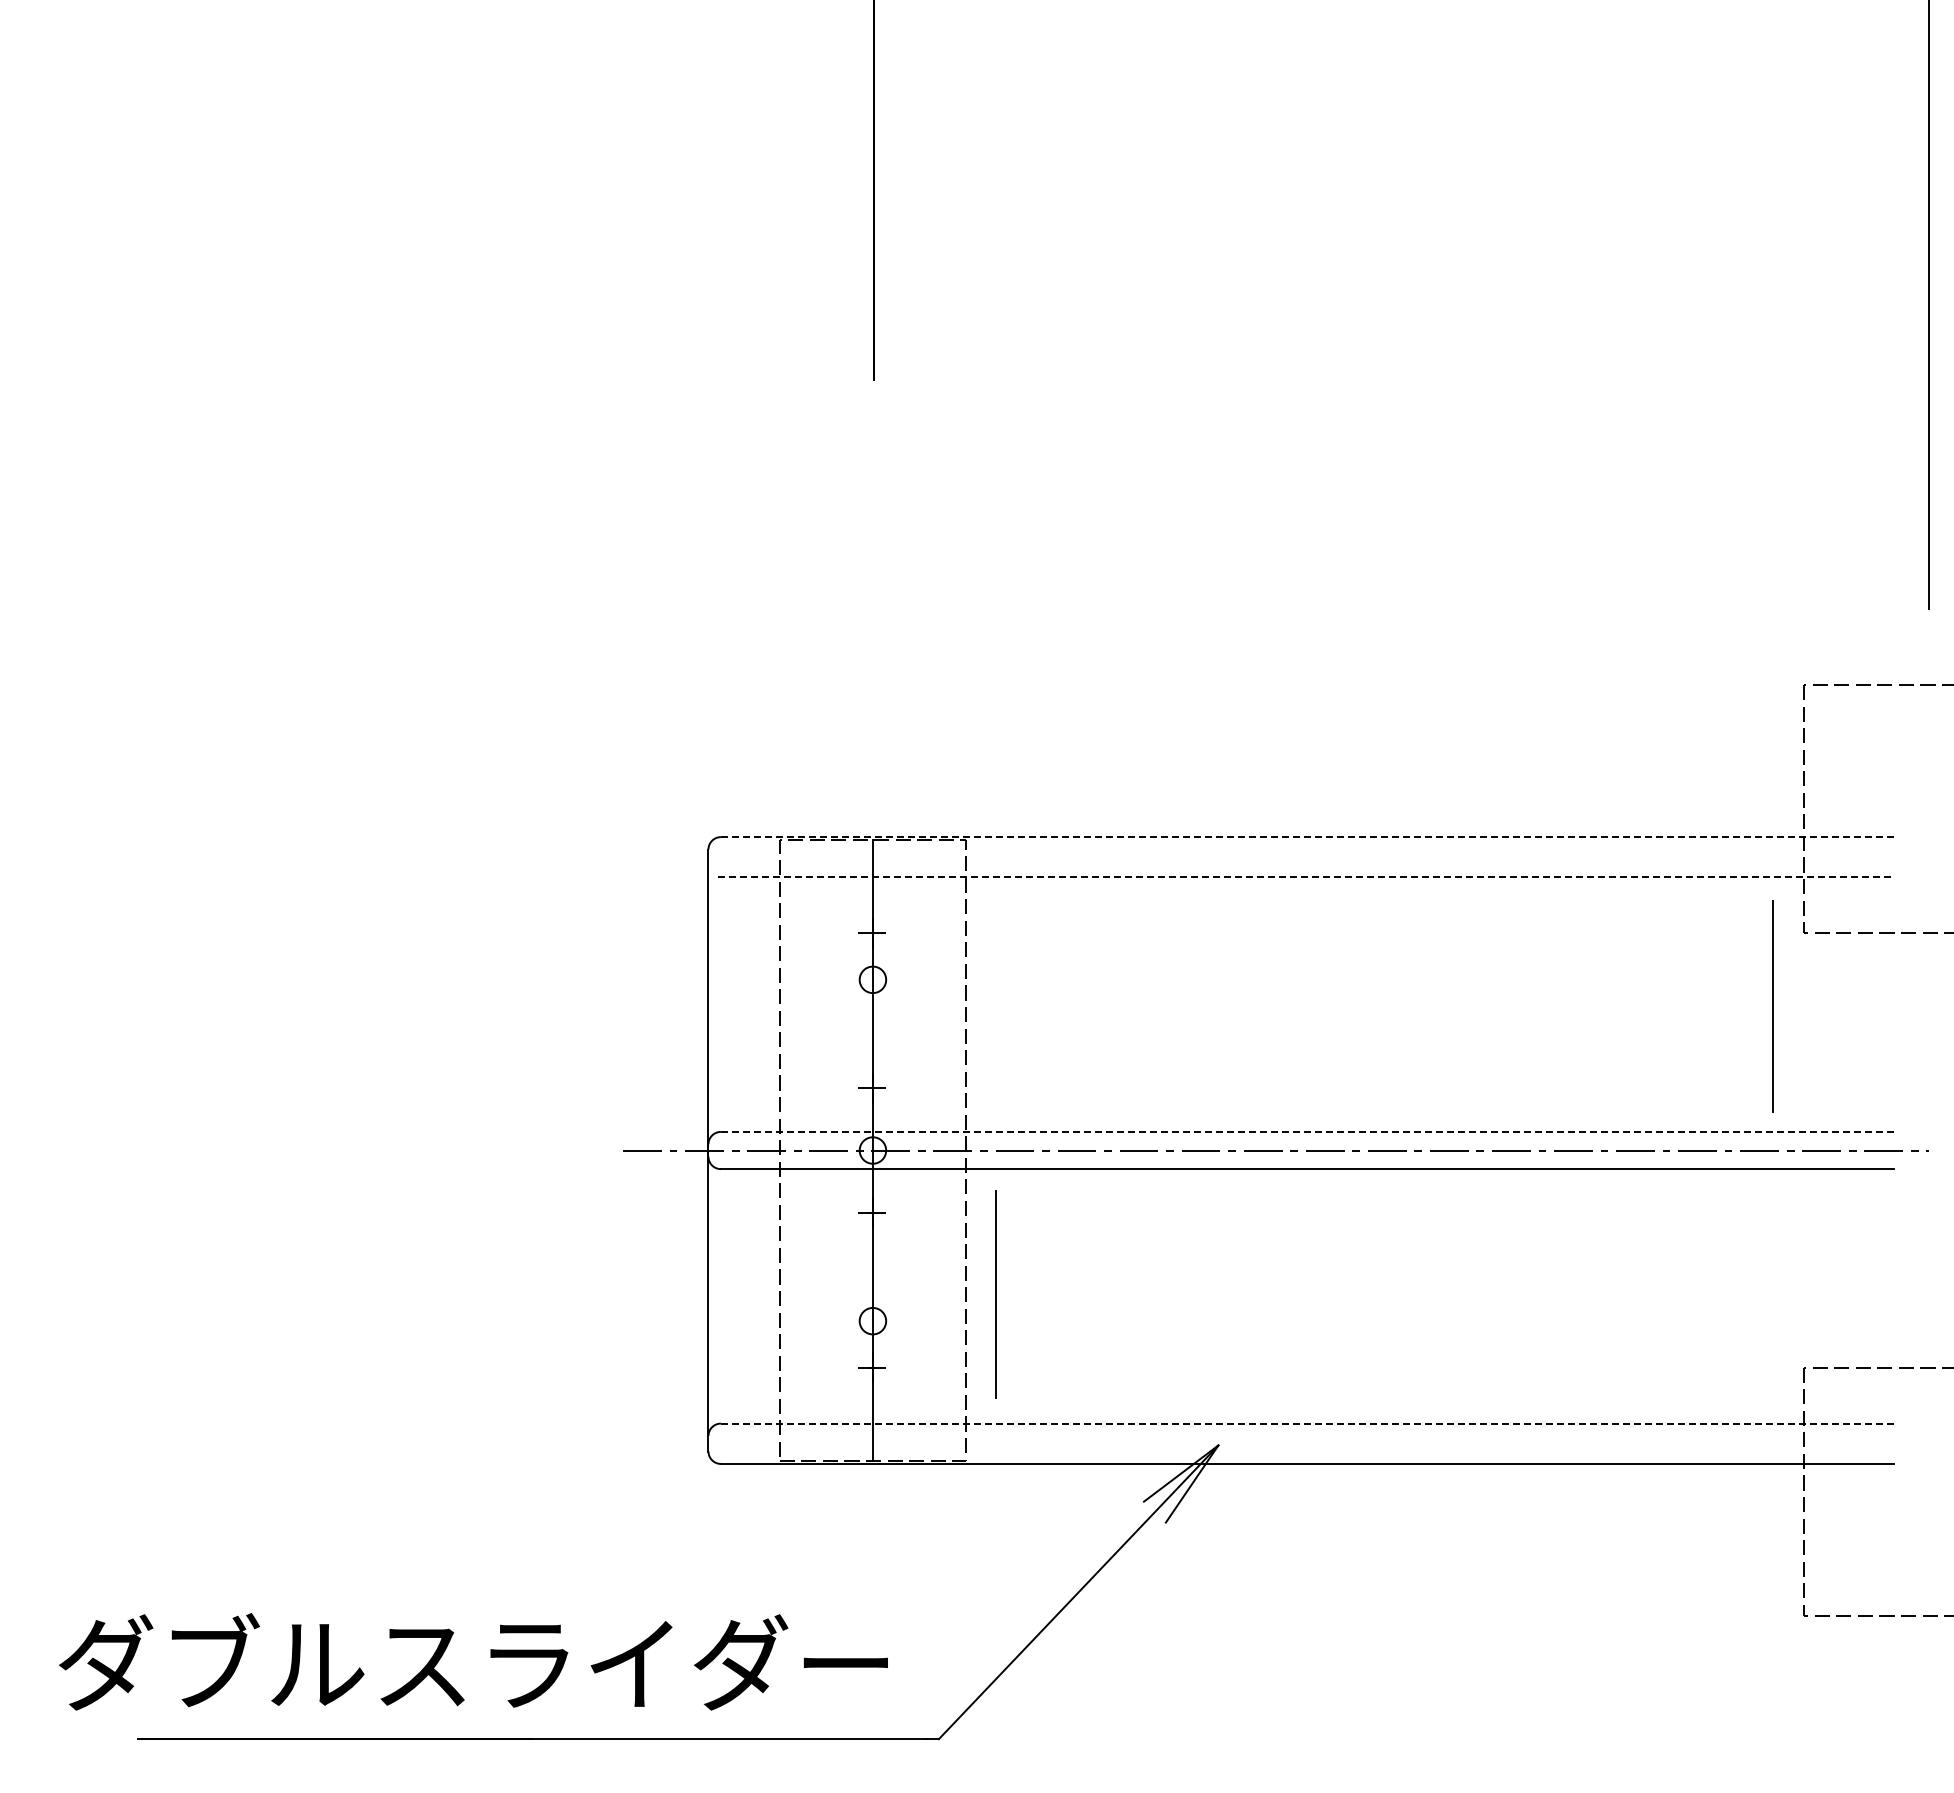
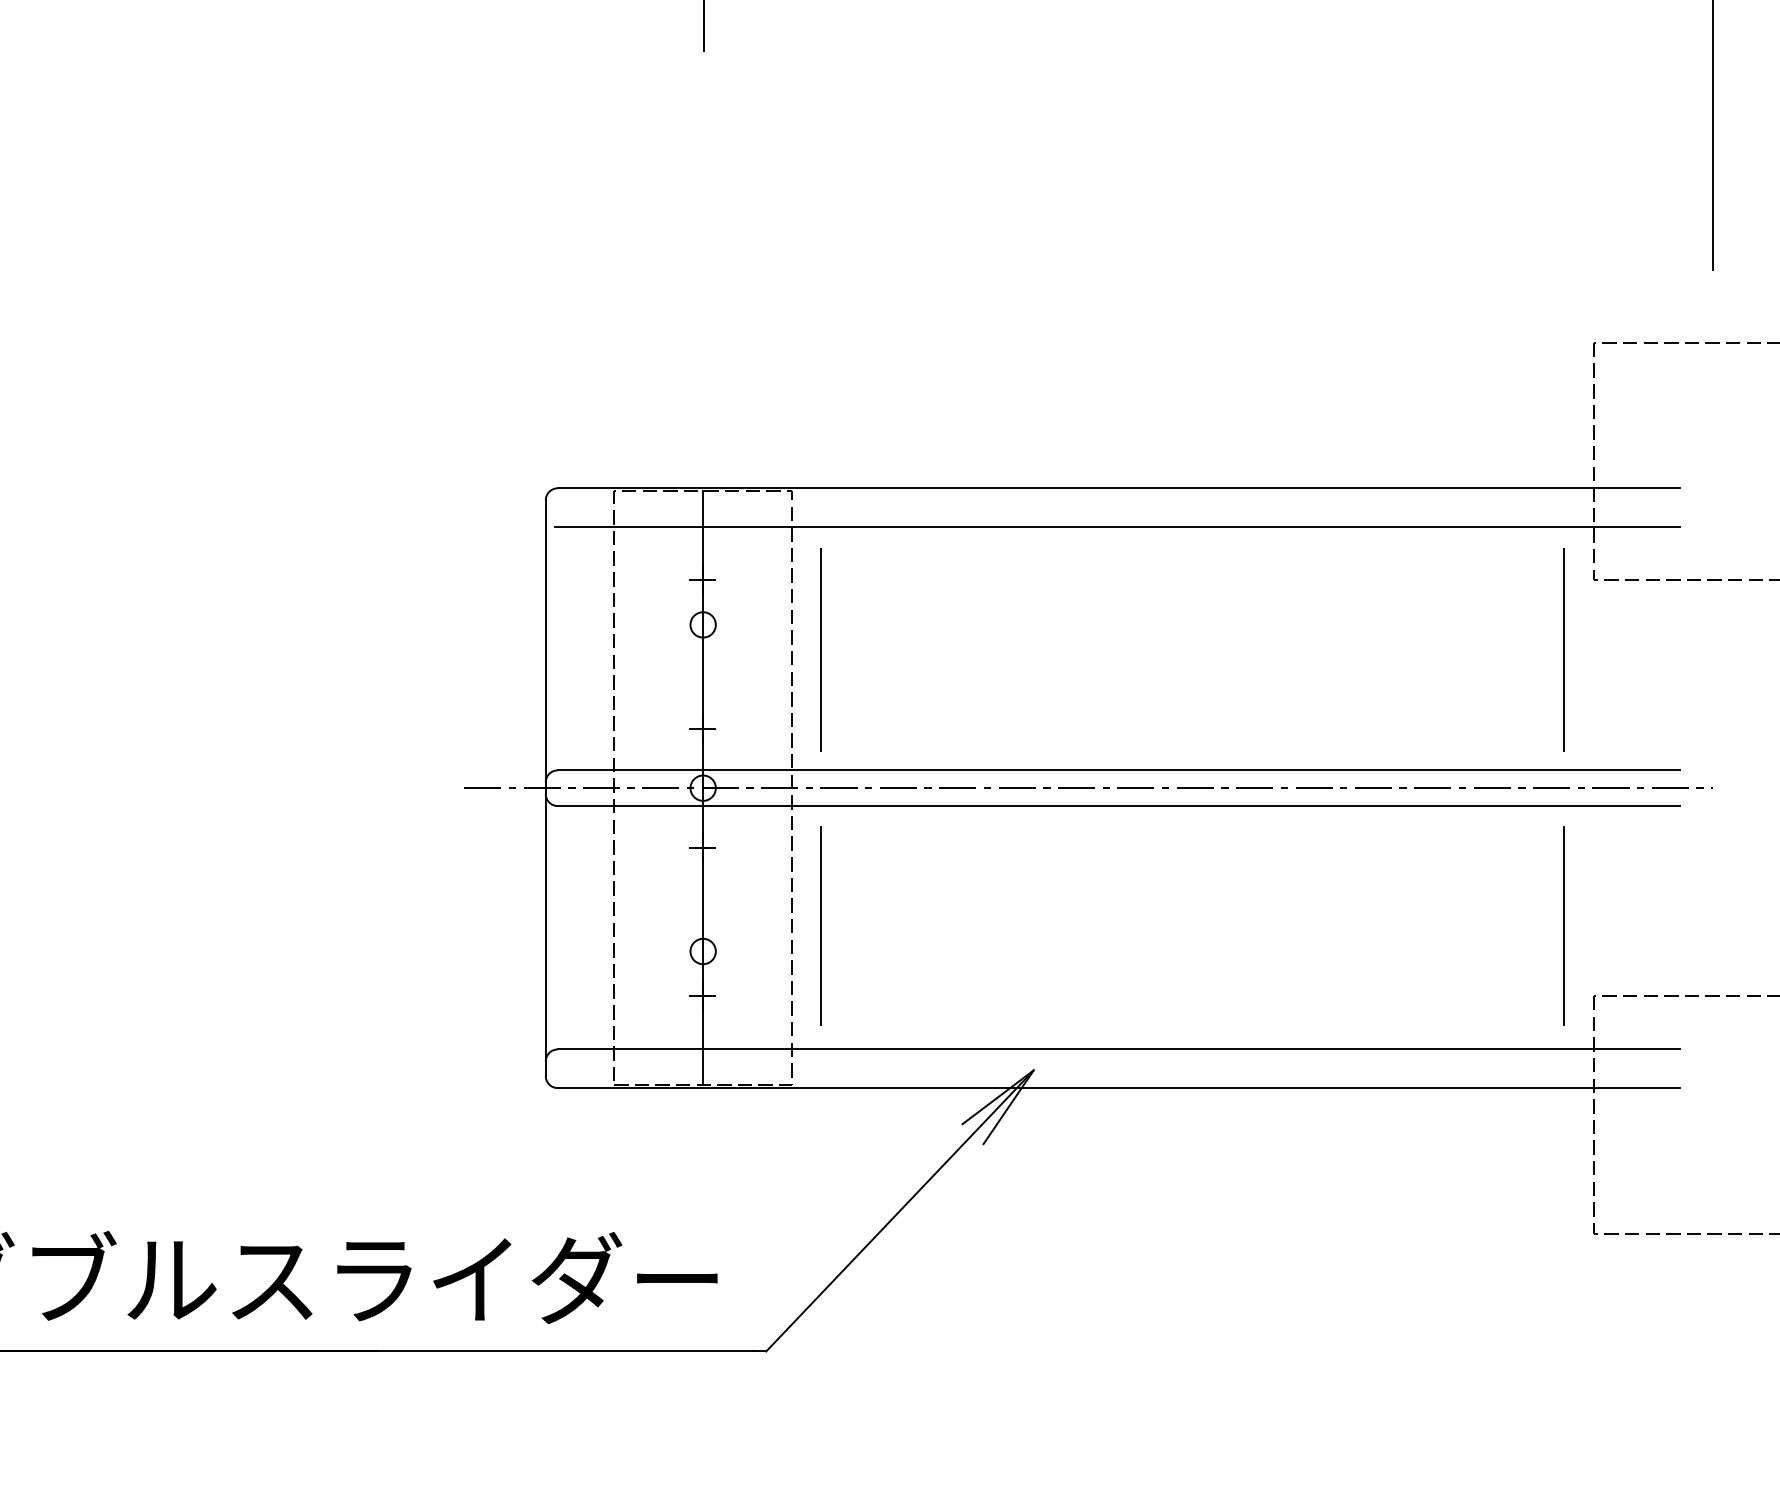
line: (1307, 837) -> (1118, 488), dashed -> solid
line: (1306, 877) -> (1118, 526), dashed -> solid
line: (995, 1006) -> (820, 650), added
line: (1307, 1131) -> (1118, 770), dashed -> solid
line: (1772, 1294) -> (1563, 925), added
line: (1307, 1423) -> (1118, 1049), dashed -> solid

